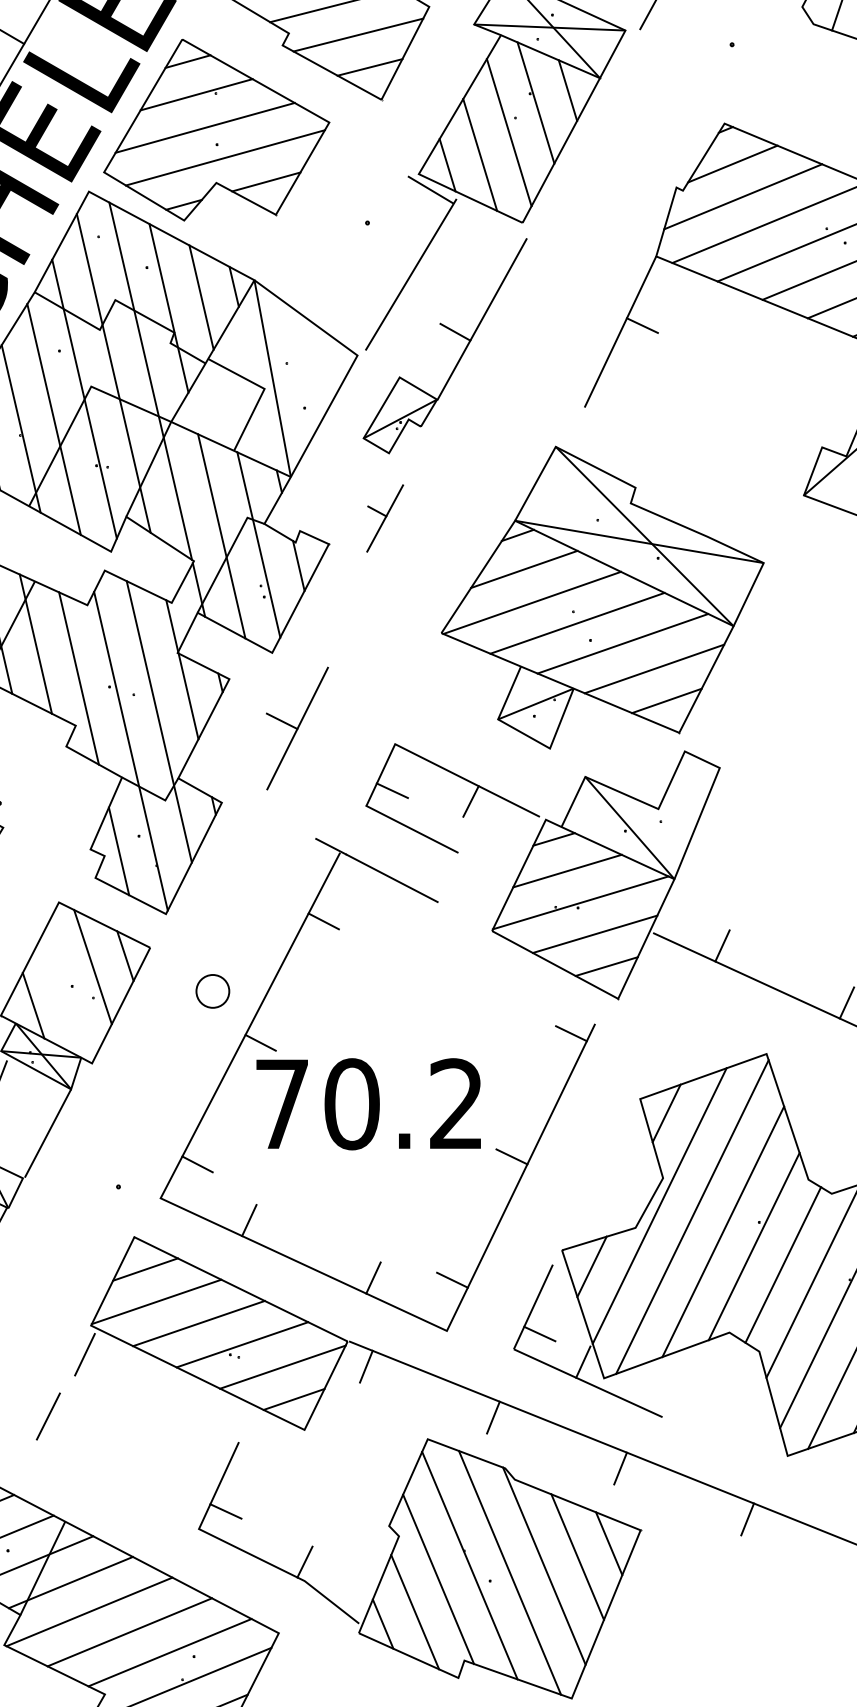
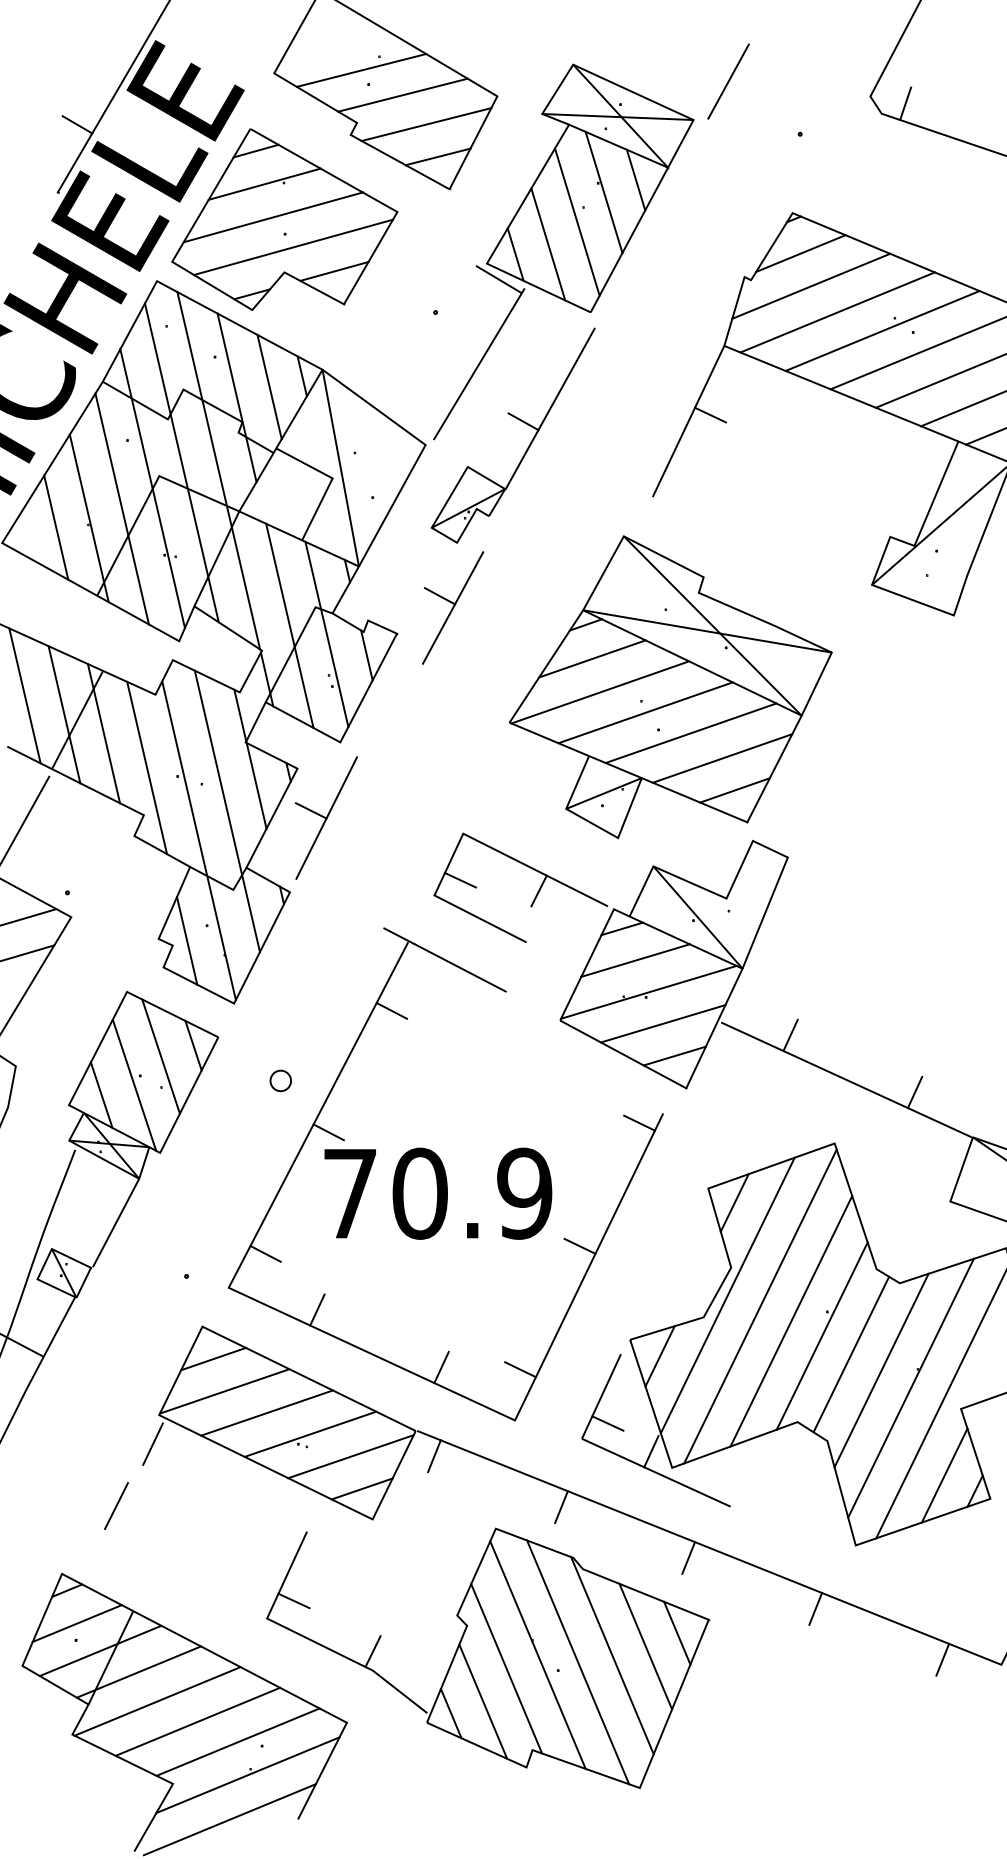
part: (385, 518) -> (453, 607), size x1.67
part: (297, 728) -> (326, 817), moved
part: (212, 991) -> (280, 1080), size x0.62
line: (66, 995) -> (134, 1084), added
text: (456, 1104) -> (524, 1193), 70.2 -> 70.9

